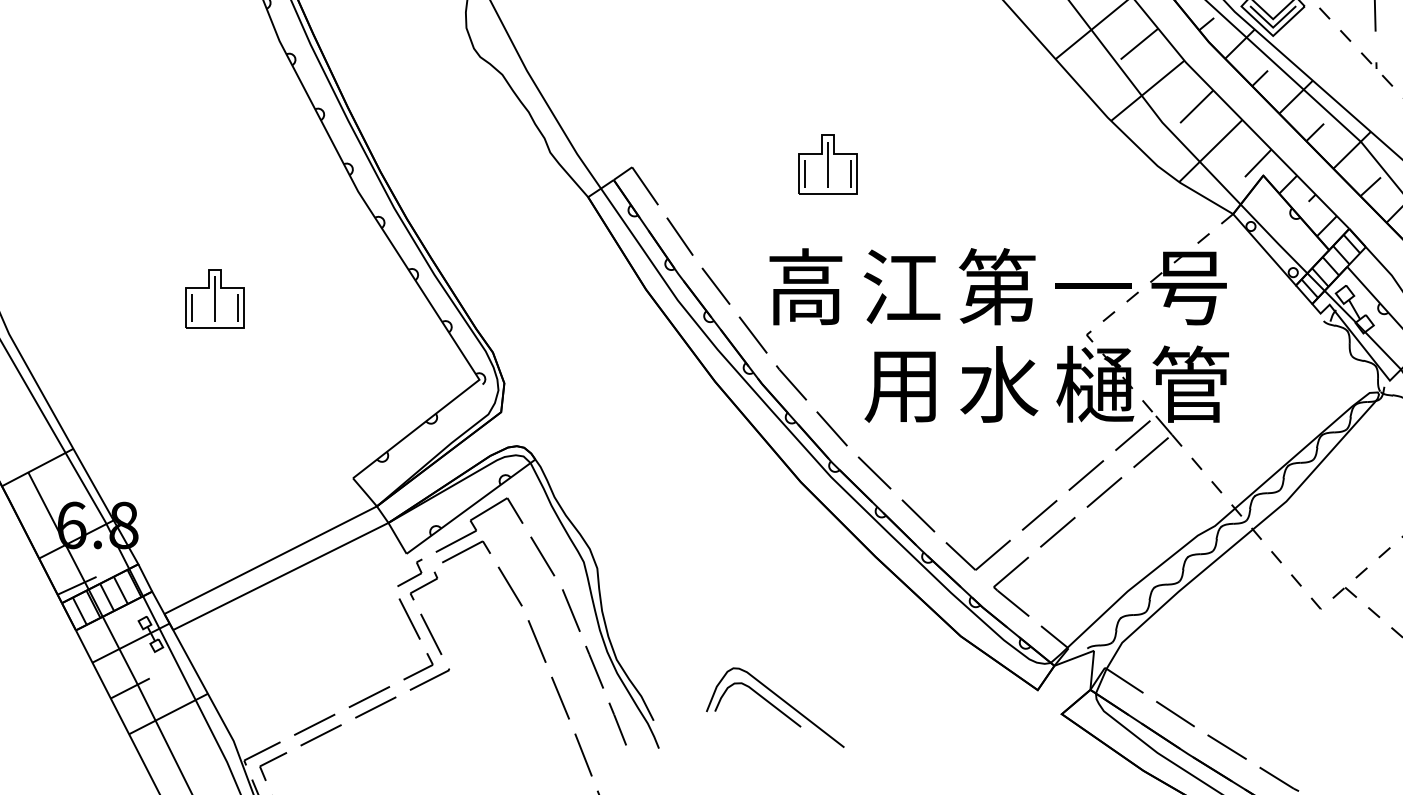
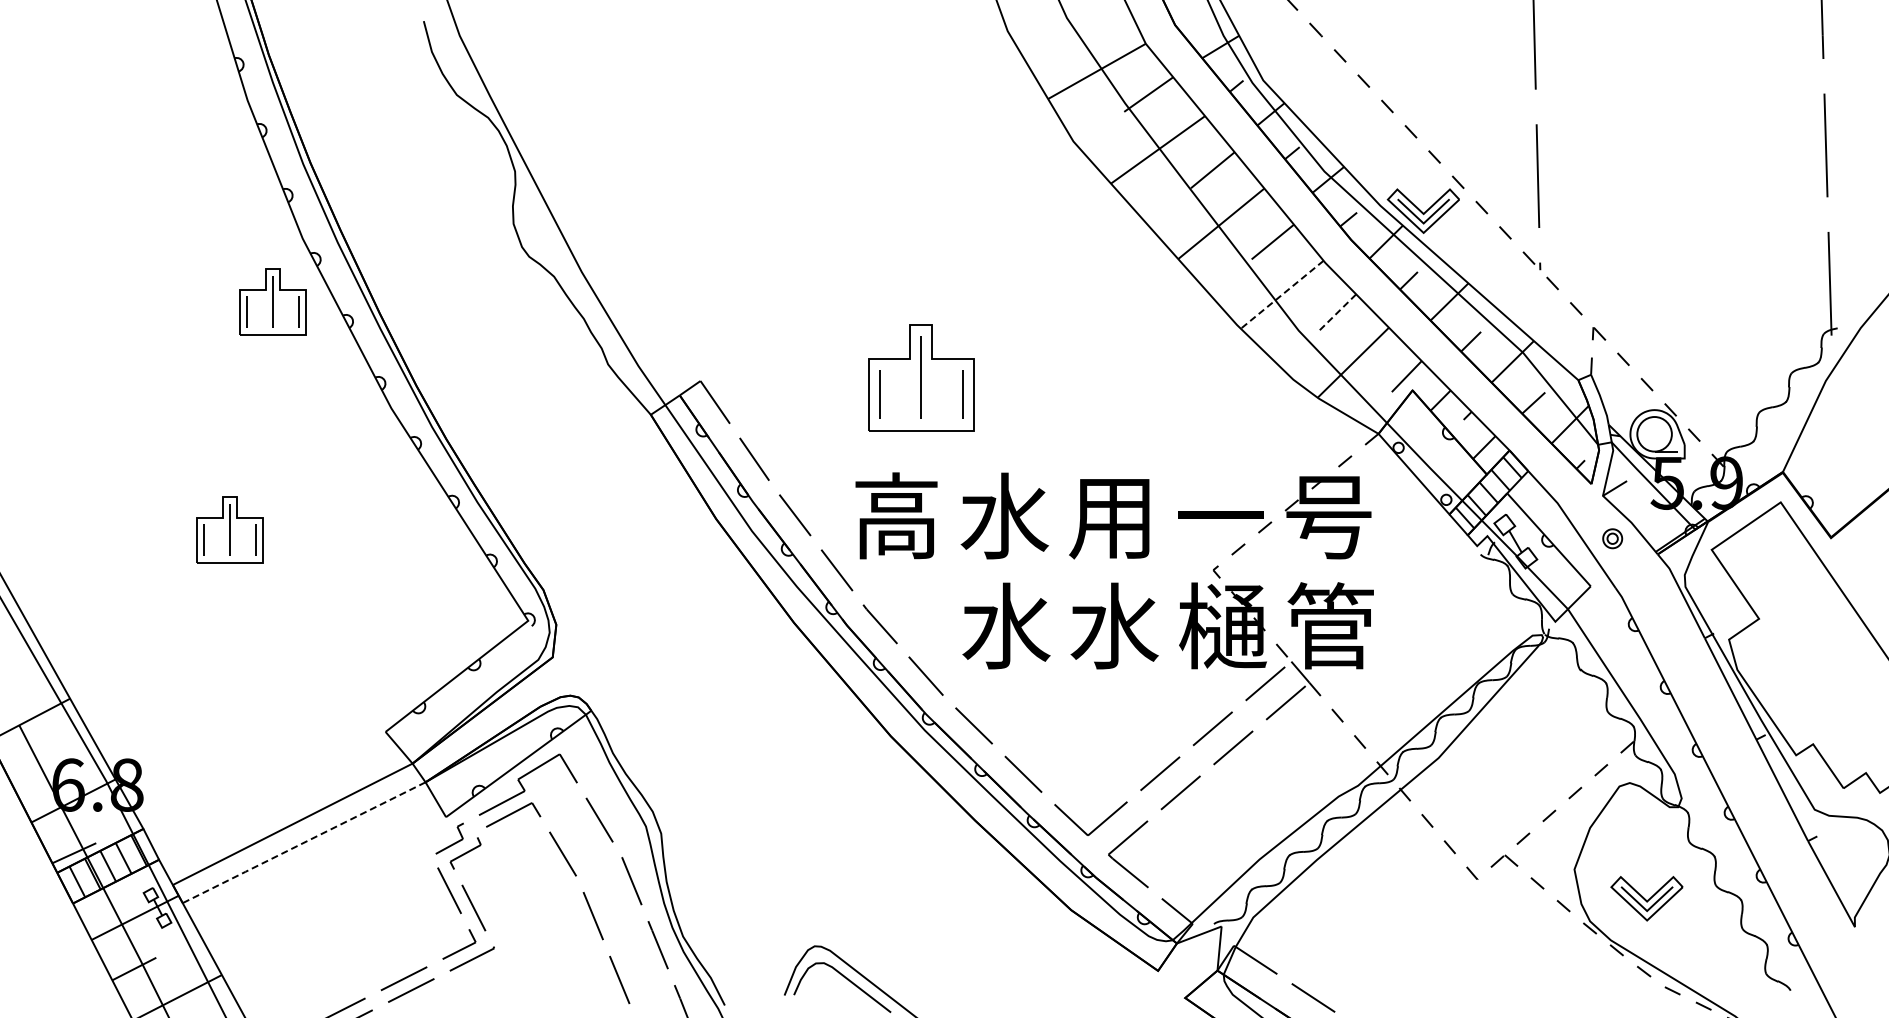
line: (1148, 90) -> (1282, 294), solid -> dashed
part: (252, 96) -> (272, 301), added
line: (1196, 107) -> (1337, 313), solid -> dashed
part: (828, 164) -> (921, 377), size x1.6
text: (901, 286) -> (1004, 515), 江 -> 水
text: (997, 286) -> (1112, 515), 第 -> 用
text: (903, 383) -> (1006, 625), 用 -> 水
line: (280, 577) -> (303, 843), solid -> dashed

